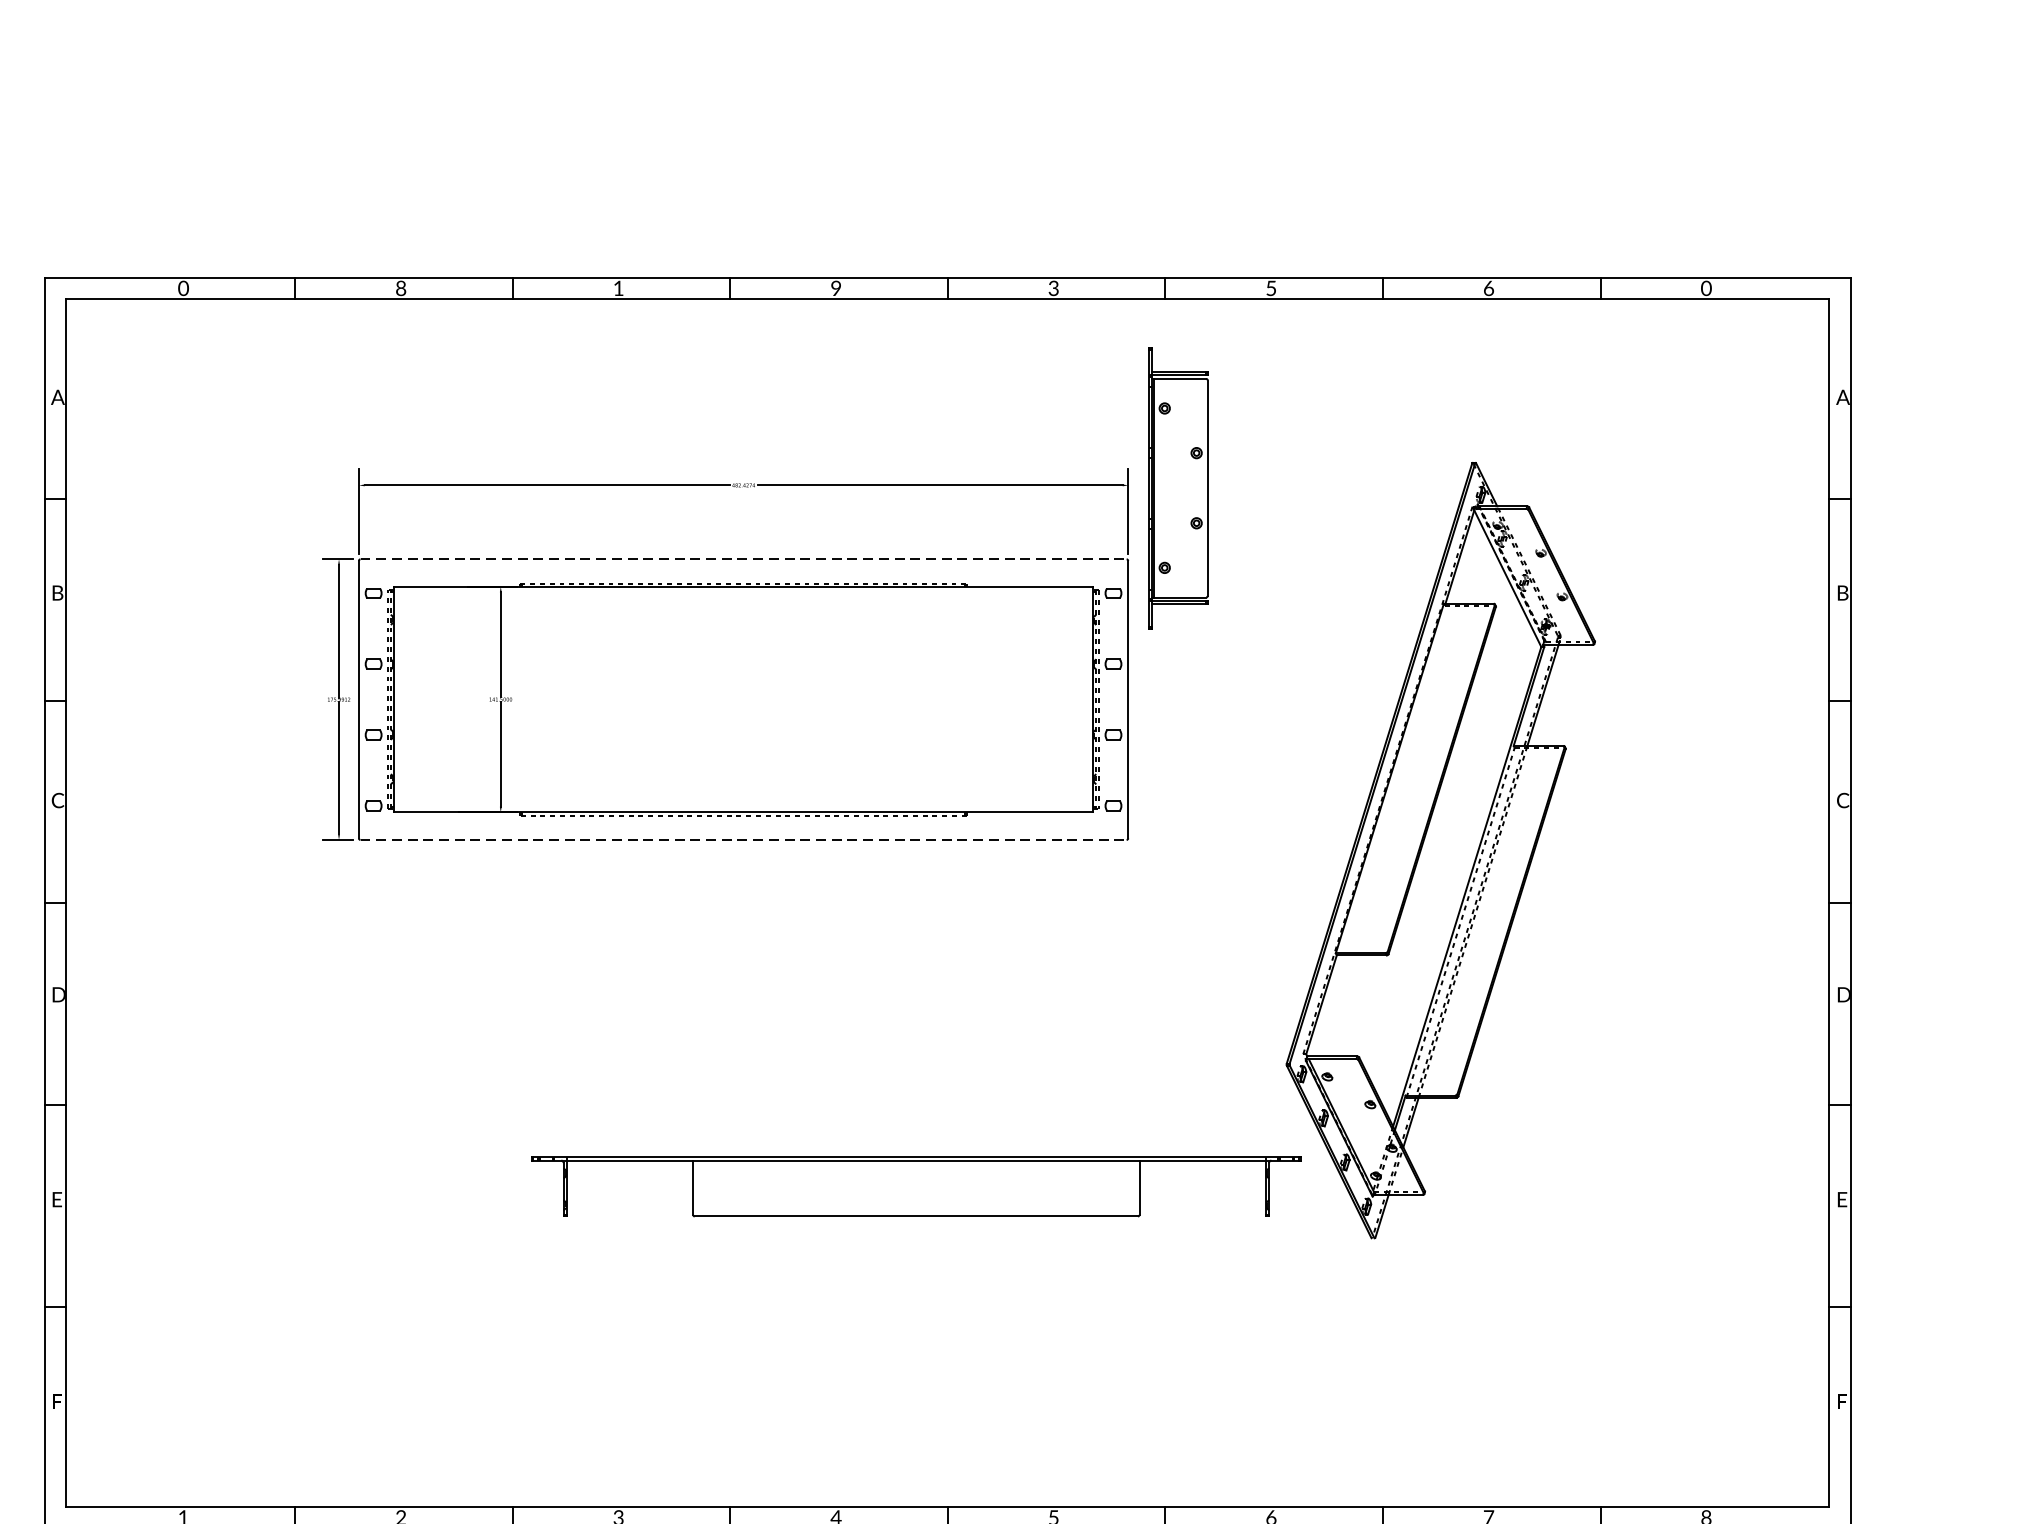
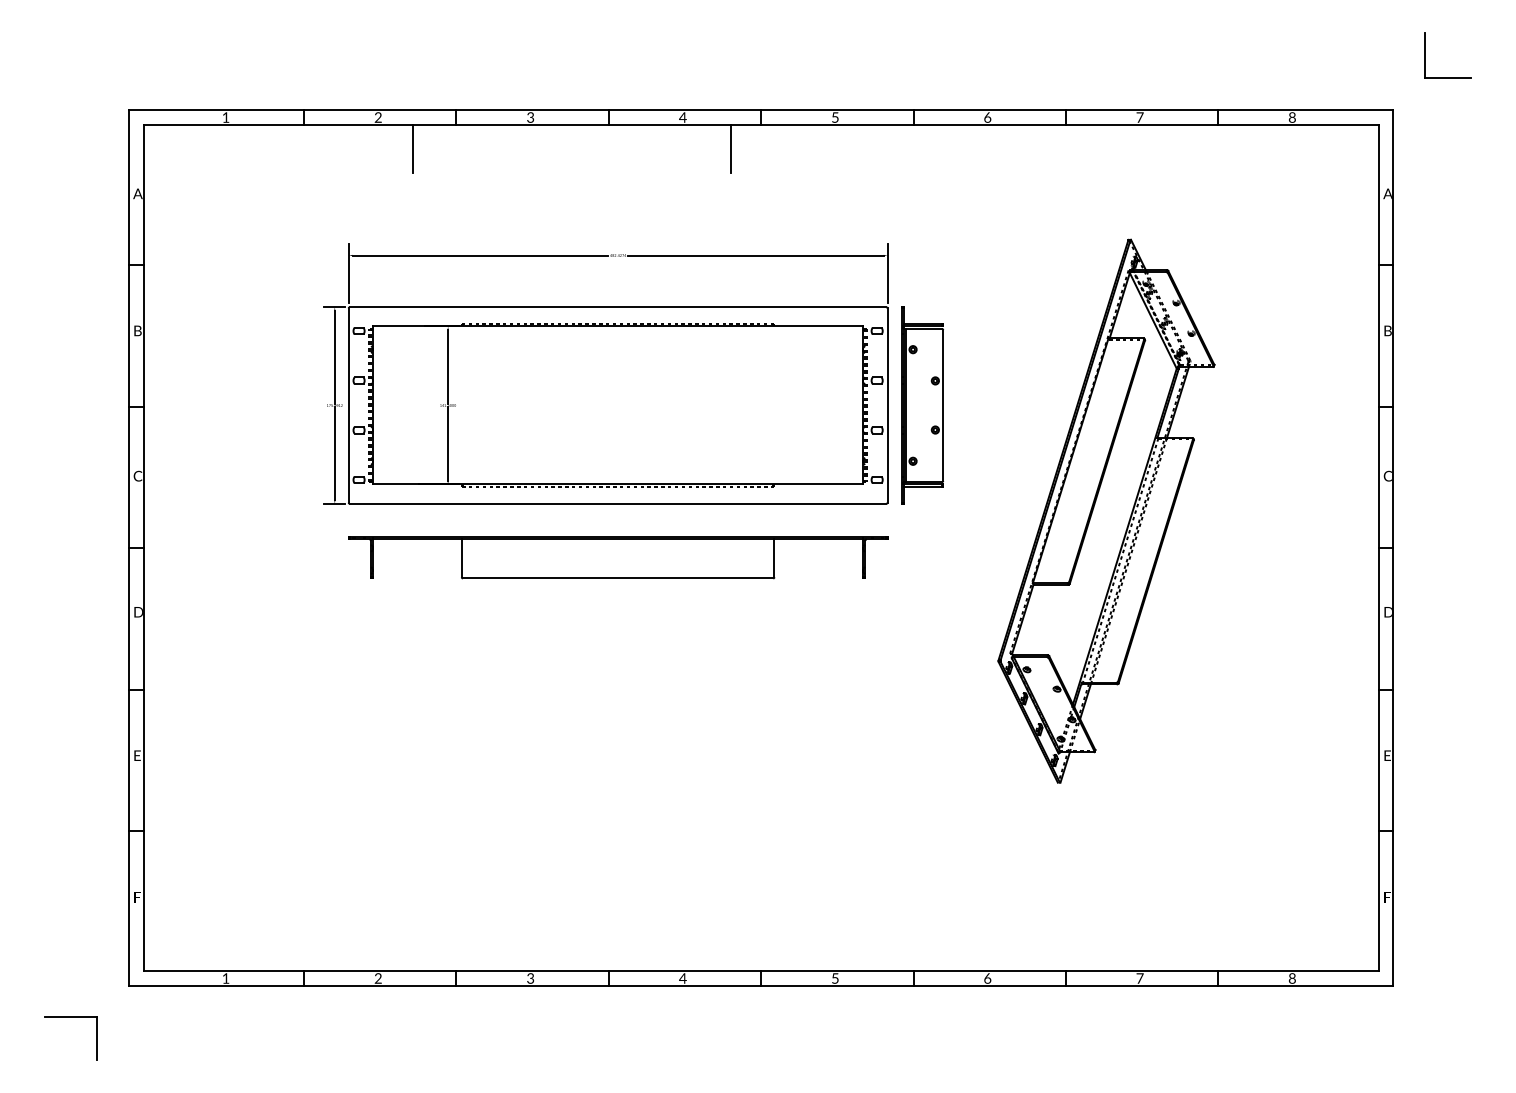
part: (1896, 199) -> (1425, 55), added
text: (182, 288) -> (225, 117), 0 -> 1
text: (399, 288) -> (377, 117), 8 -> 2
text: (618, 288) -> (530, 117), 1 -> 3
text: (835, 288) -> (682, 117), 9 -> 4
text: (1052, 288) -> (834, 117), 3 -> 5
text: (1271, 288) -> (987, 117), 5 -> 6
text: (1488, 288) -> (1139, 117), 6 -> 7
text: (1706, 288) -> (1292, 117), 0 -> 8
line: (451, 333) -> (413, 149), added
line: (904, 333) -> (730, 149), added
part: (1178, 488) -> (922, 405), moved
line: (744, 559) -> (618, 307), dashed -> solid
line: (744, 839) -> (618, 503), dashed -> solid
part: (916, 1186) -> (618, 557), moved

